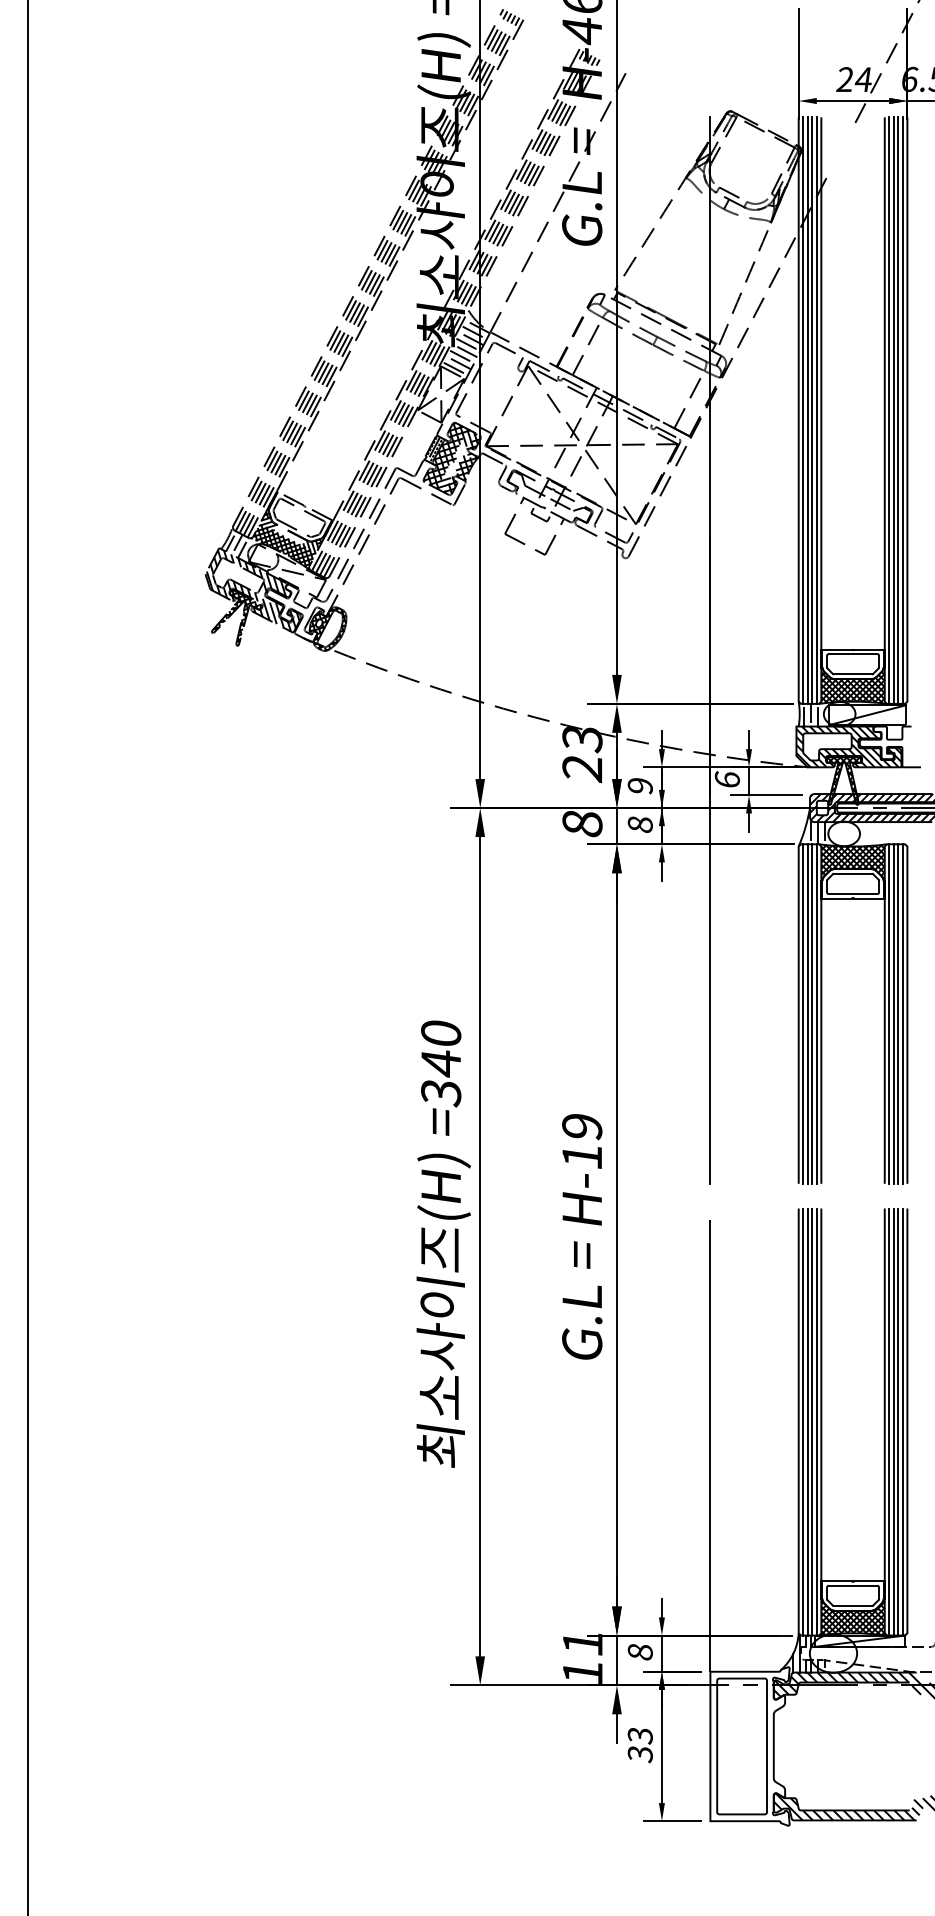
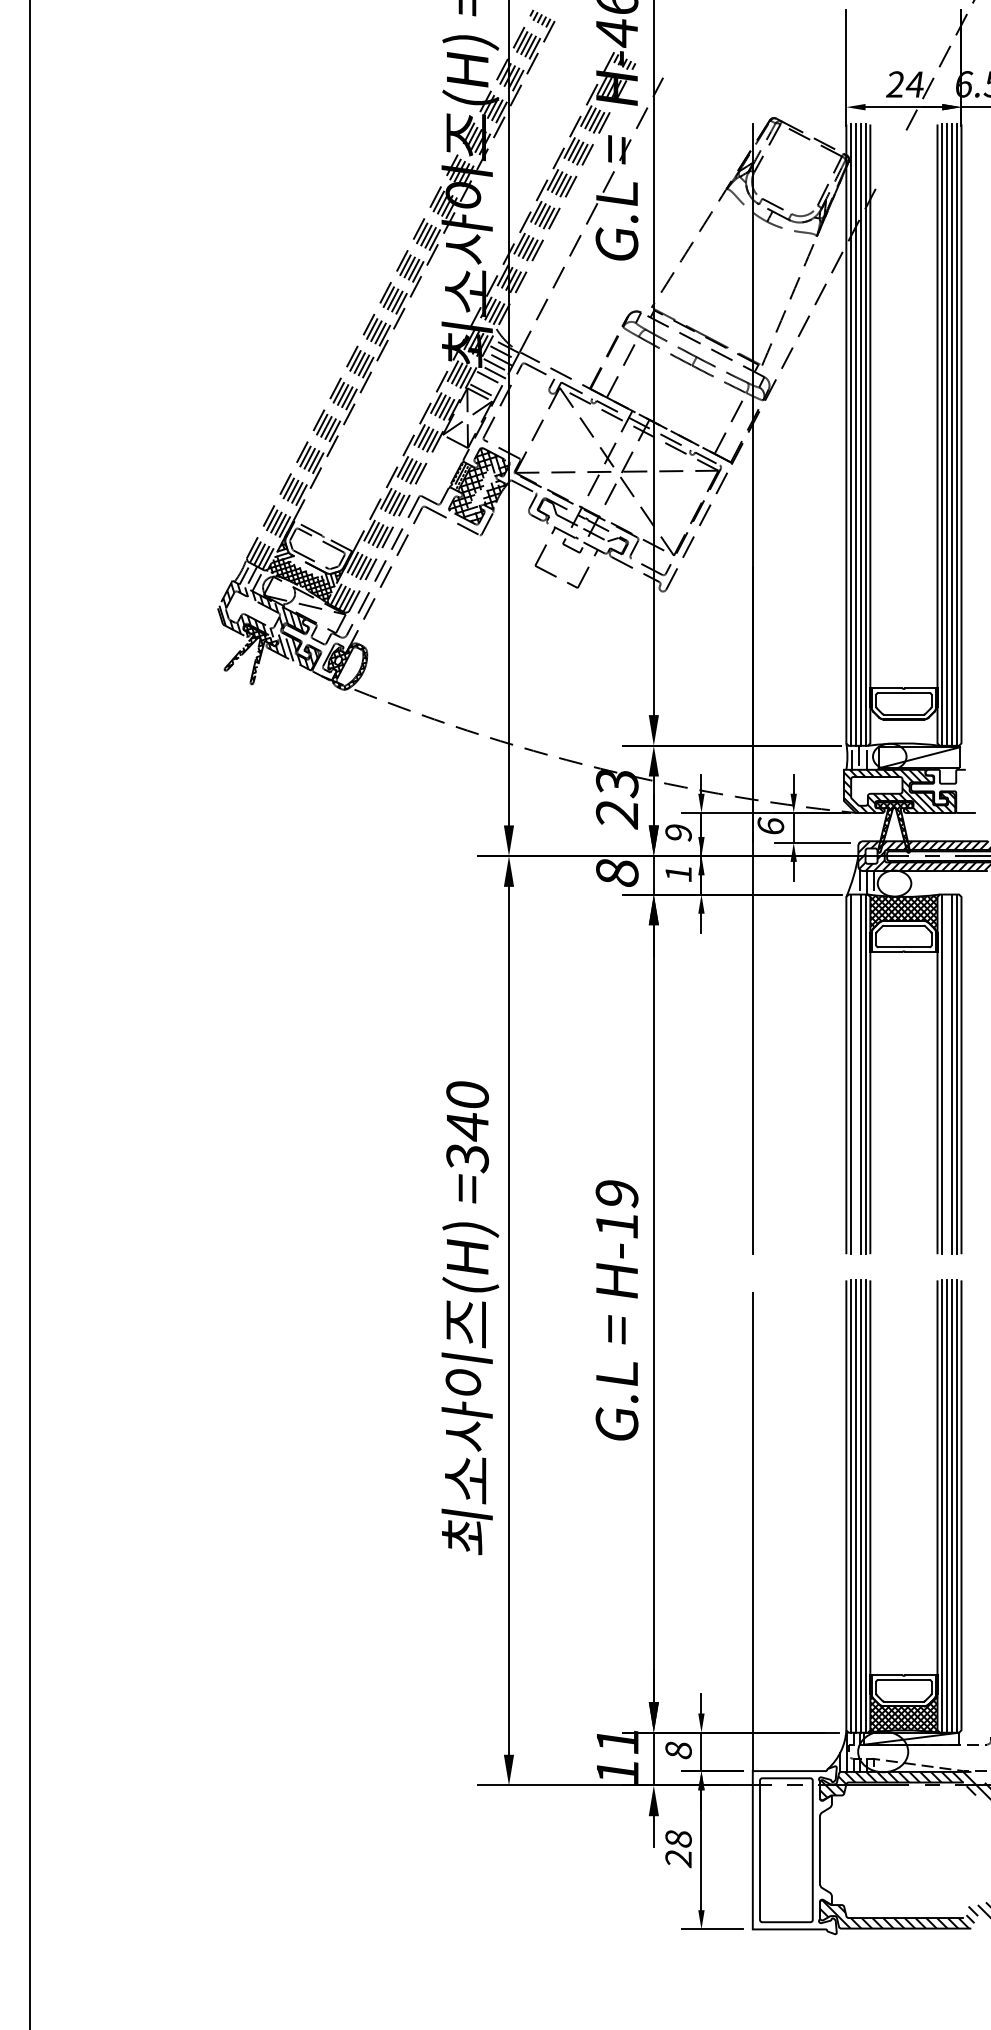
line: (459, 363) -> (487, 385), removed
hatch: (852, 685) -> (903, 726), removed
text: (640, 824) -> (678, 873), 8 -> 1
line: (807, 1014) -> (855, 1074), removed
line: (894, 1014) -> (947, 1074), removed
text: (640, 1745) -> (678, 1849), 33 -> 28

